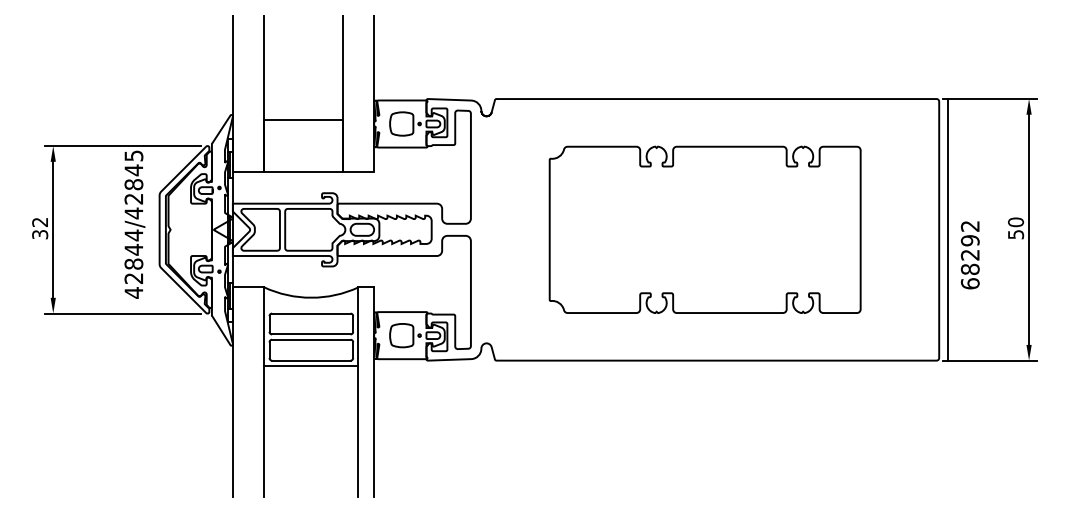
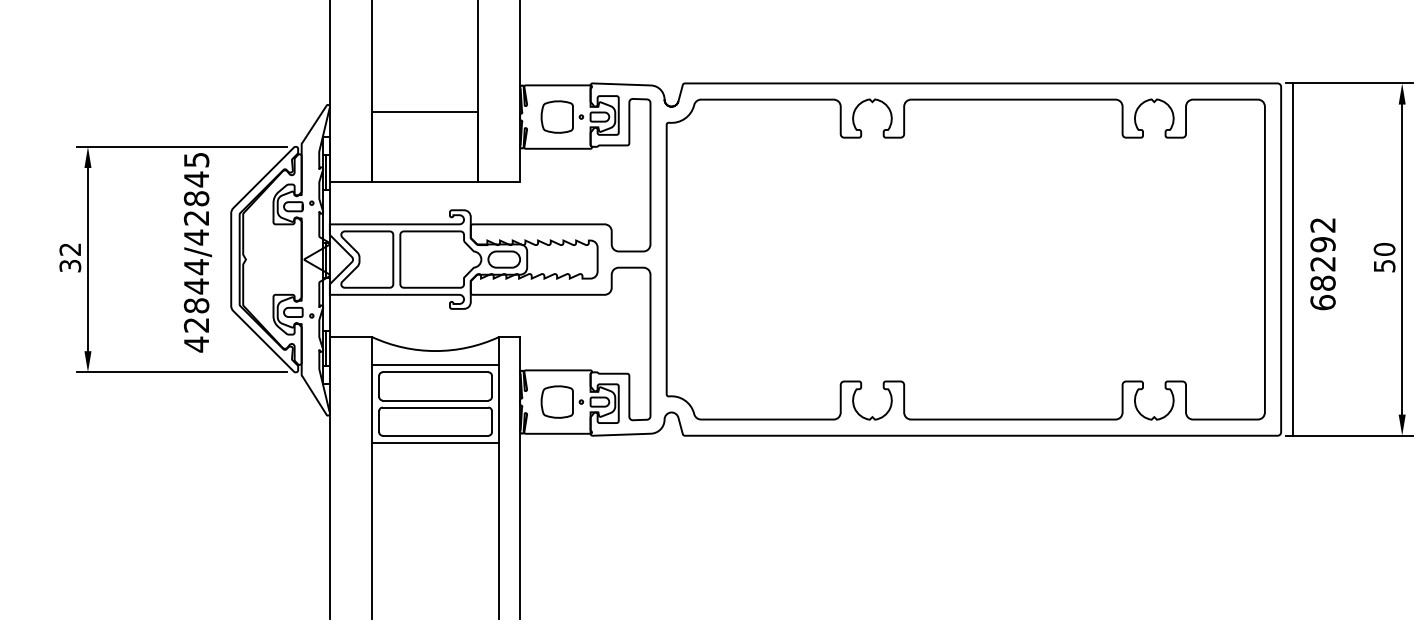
part: (705, 229) -> (966, 259), size x1.43
text: (969, 255) -> (1321, 264), moved
line: (311, 308) -> (435, 365), added

